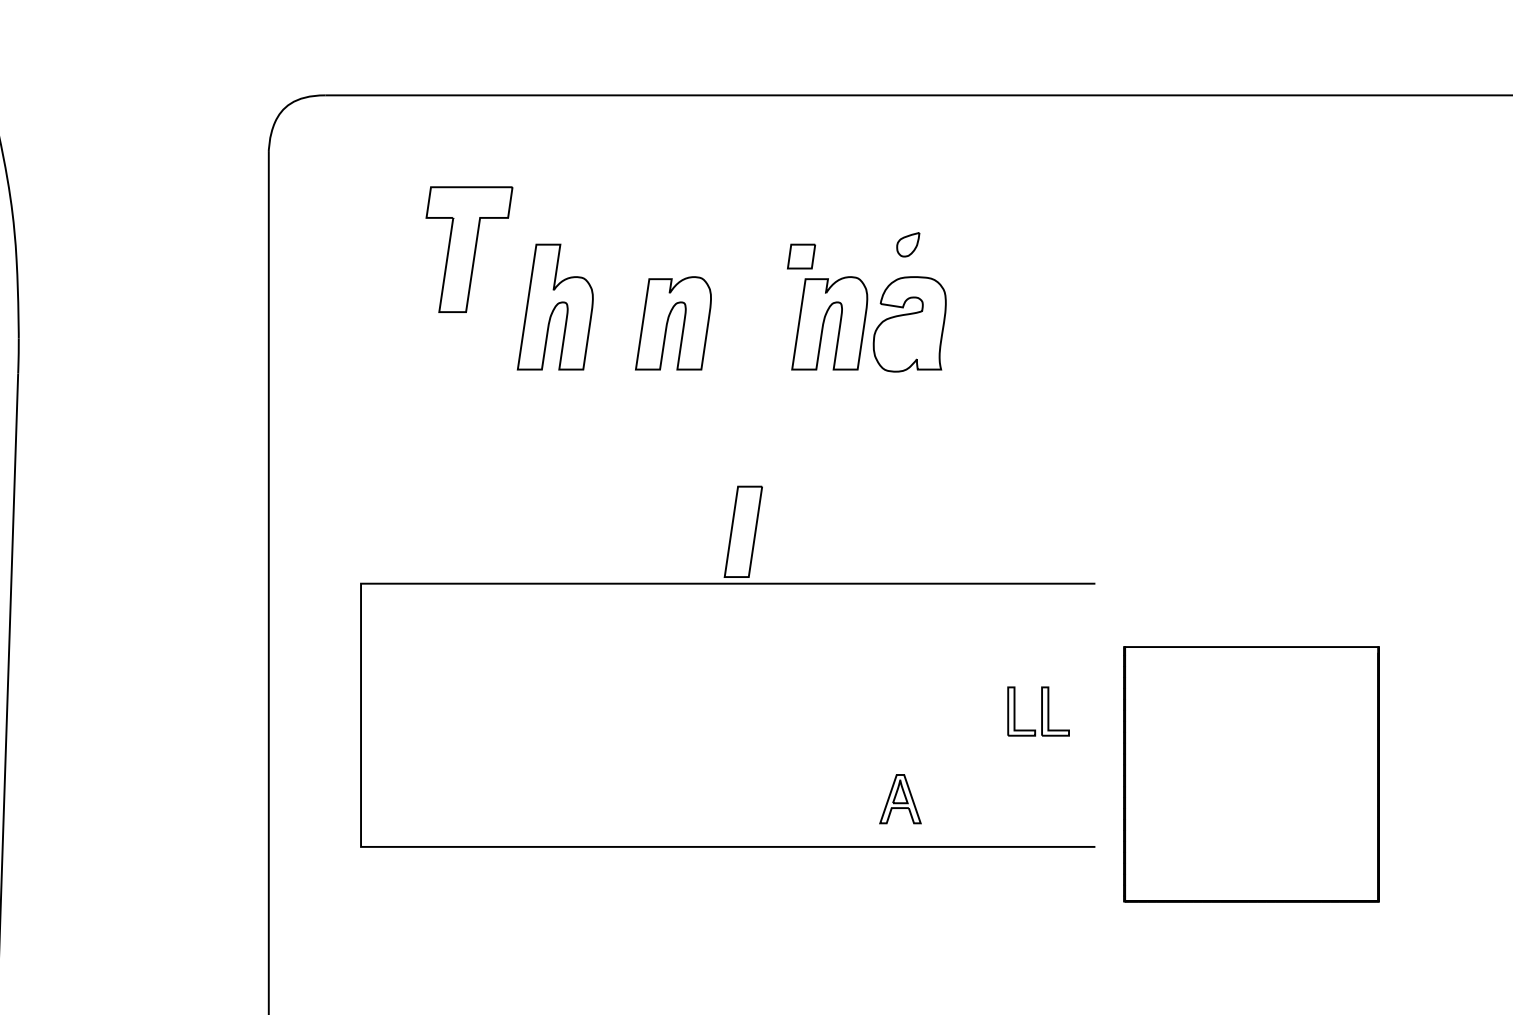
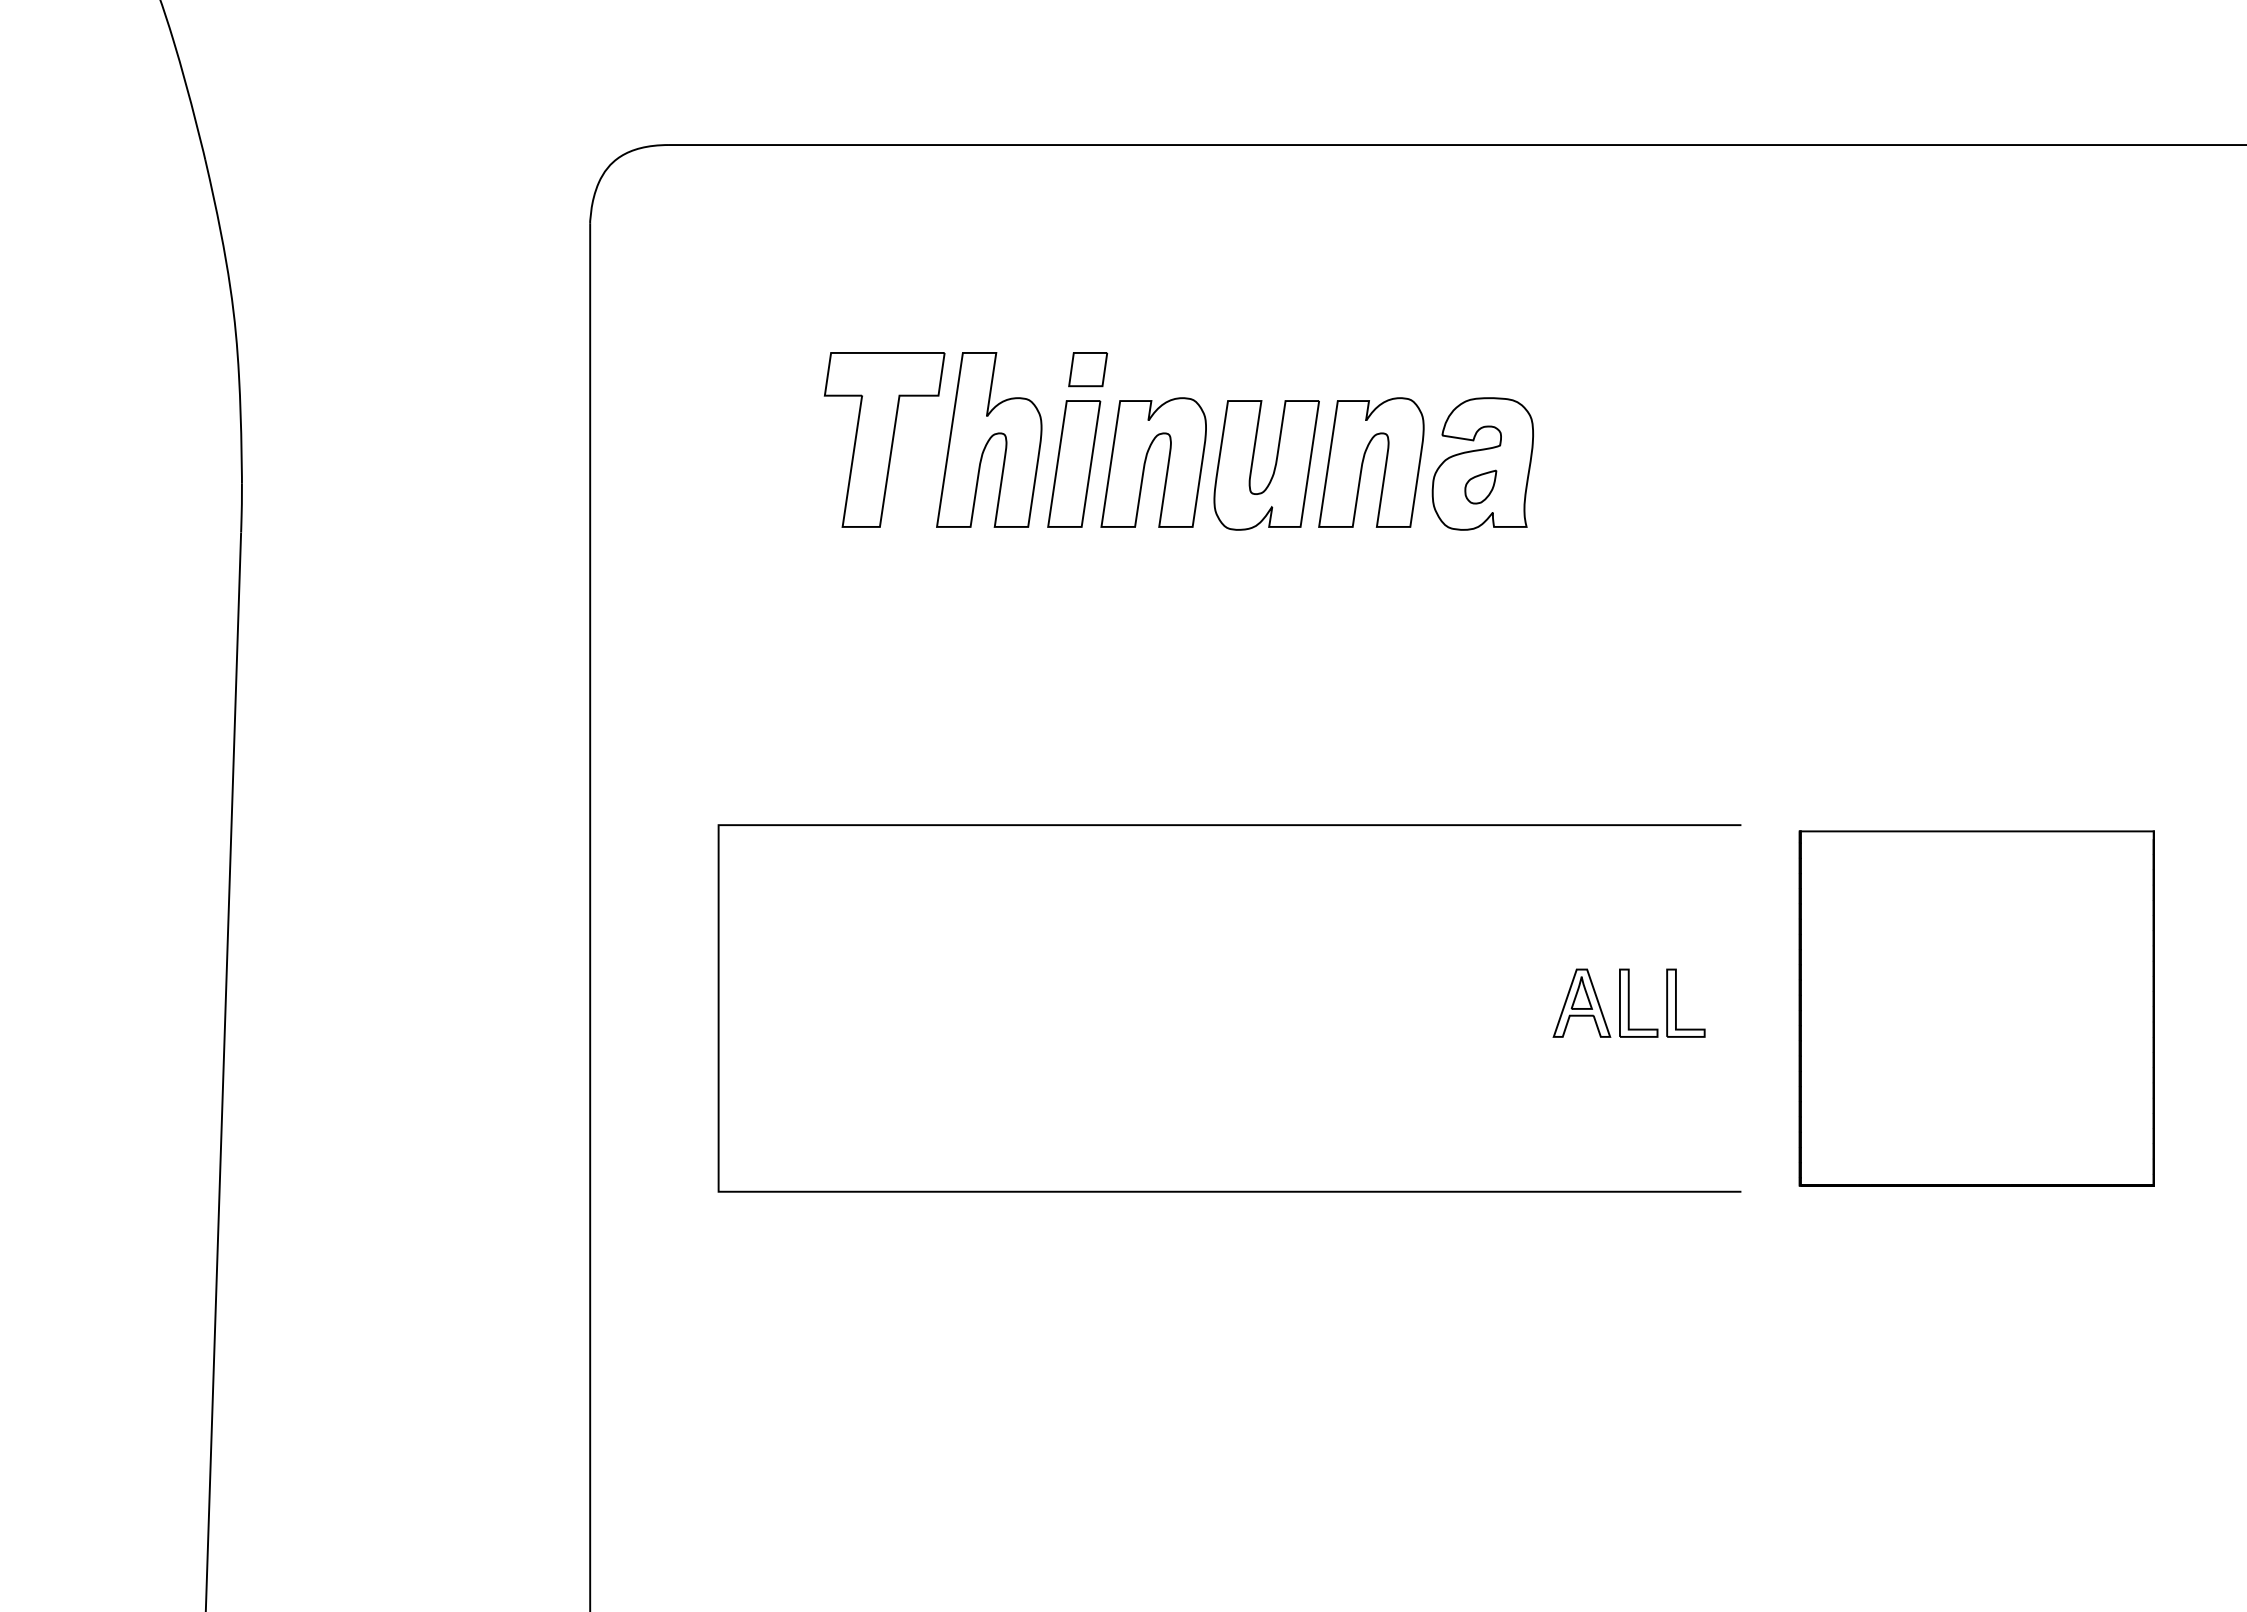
part: (908, 244) -> (1480, 486), moved
part: (469, 249) -> (884, 439), moved
part: (801, 256) -> (1088, 369), moved
part: (760, 325) -> (1274, 465), added
part: (743, 531) -> (1074, 463), moved
part: (1251, 774) -> (1976, 1008), moved
part: (900, 798) -> (1581, 1002), moved

